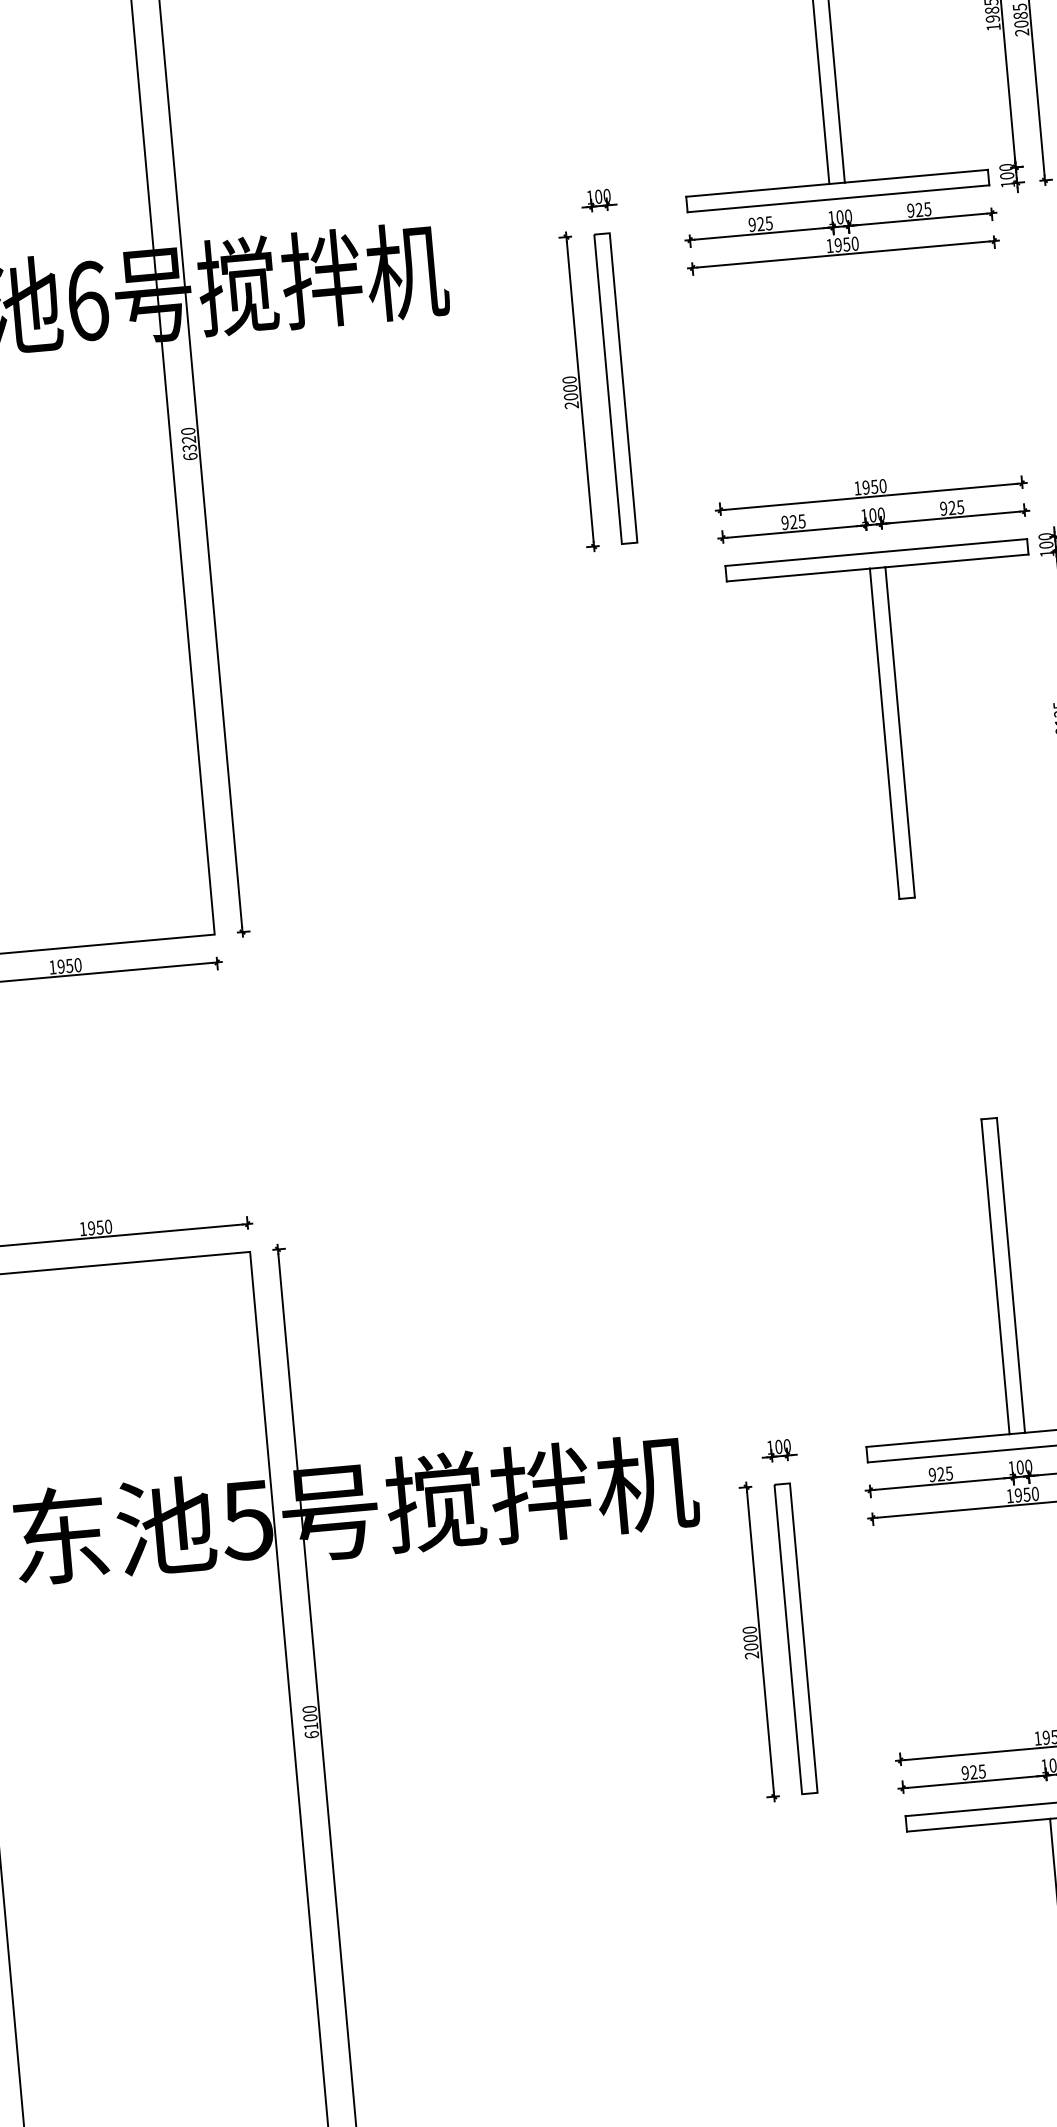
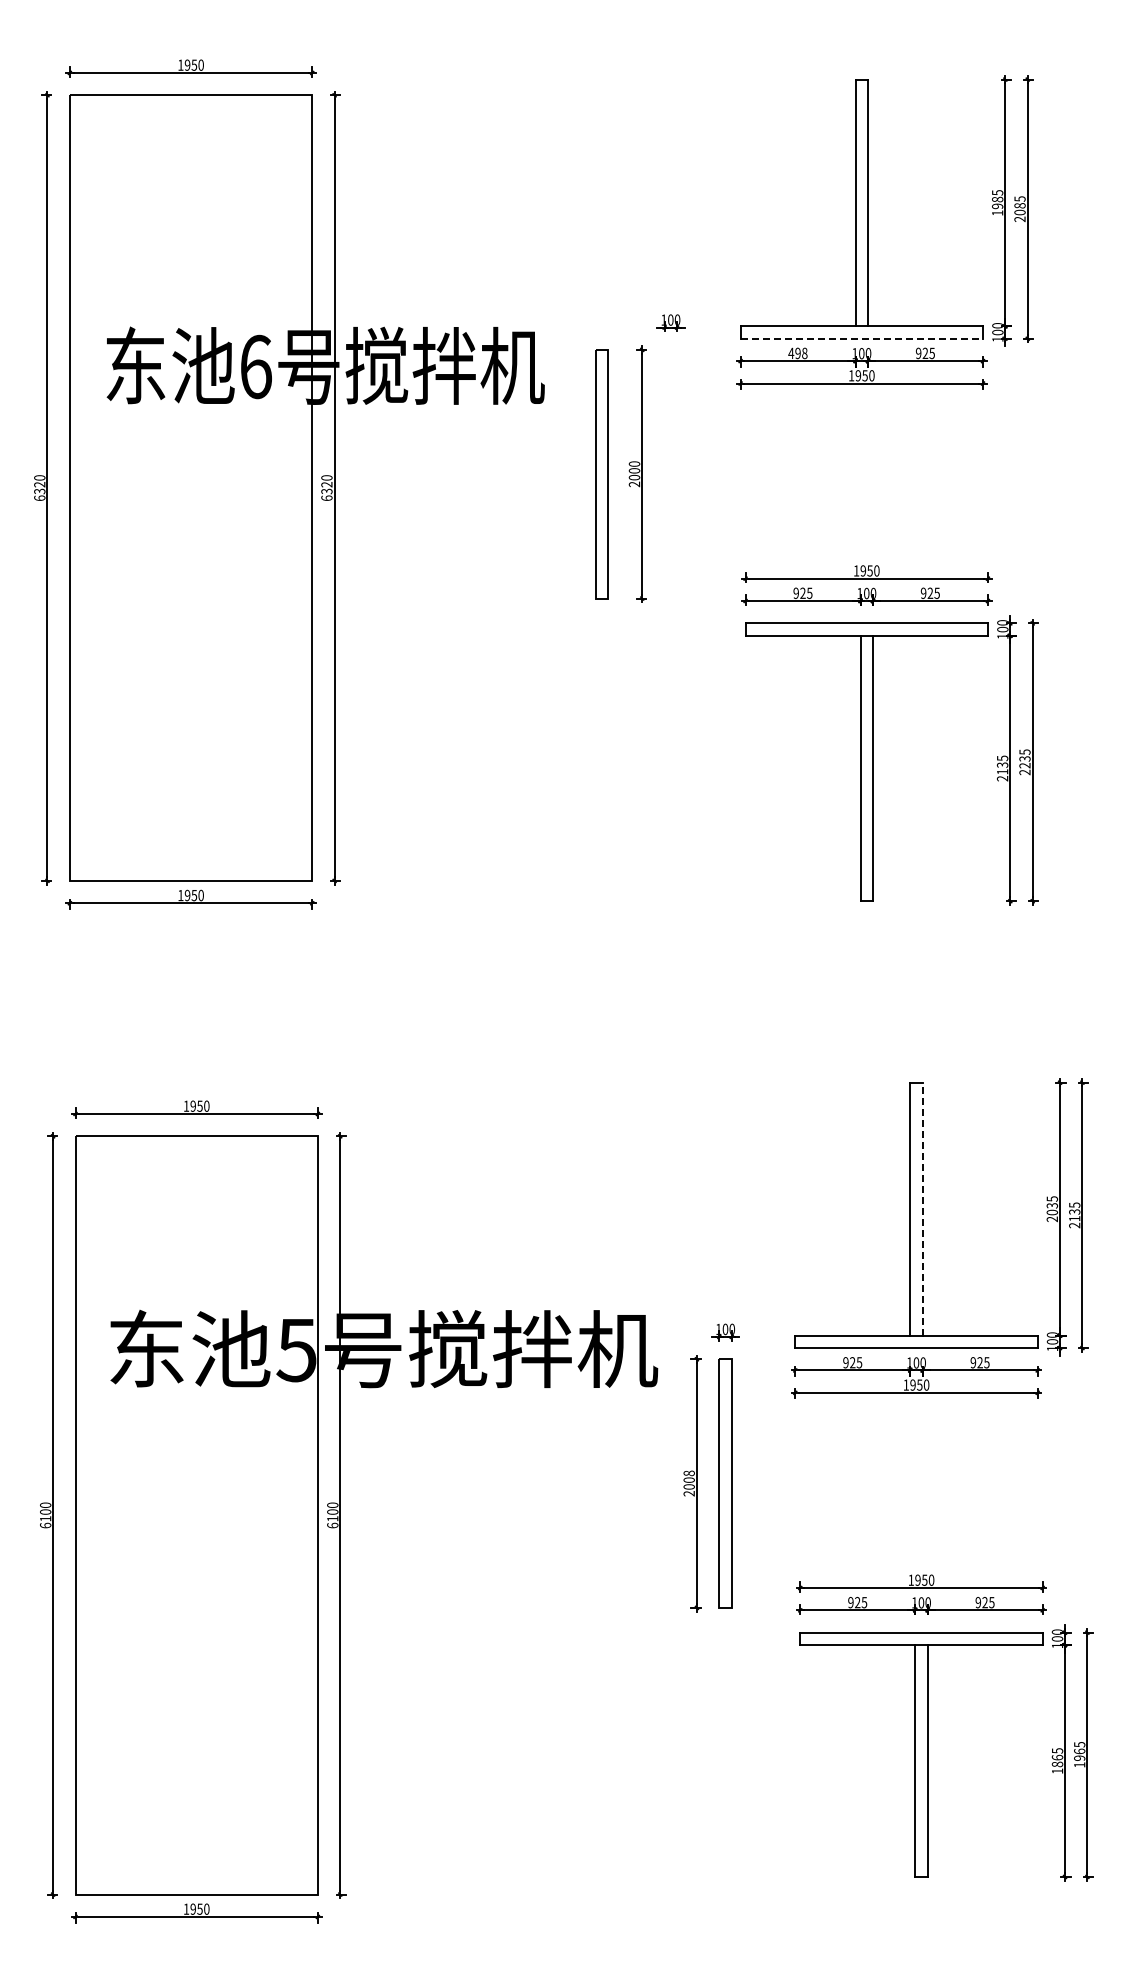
line: (839, 198) -> (862, 338), solid -> dashed
text: (760, 224) -> (797, 353), 925 -> 498
part: (615, 388) -> (601, 474), moved
line: (1010, 1274) -> (922, 1208), solid -> dashed
text: (750, 1630) -> (689, 1473), 2000 -> 2008

